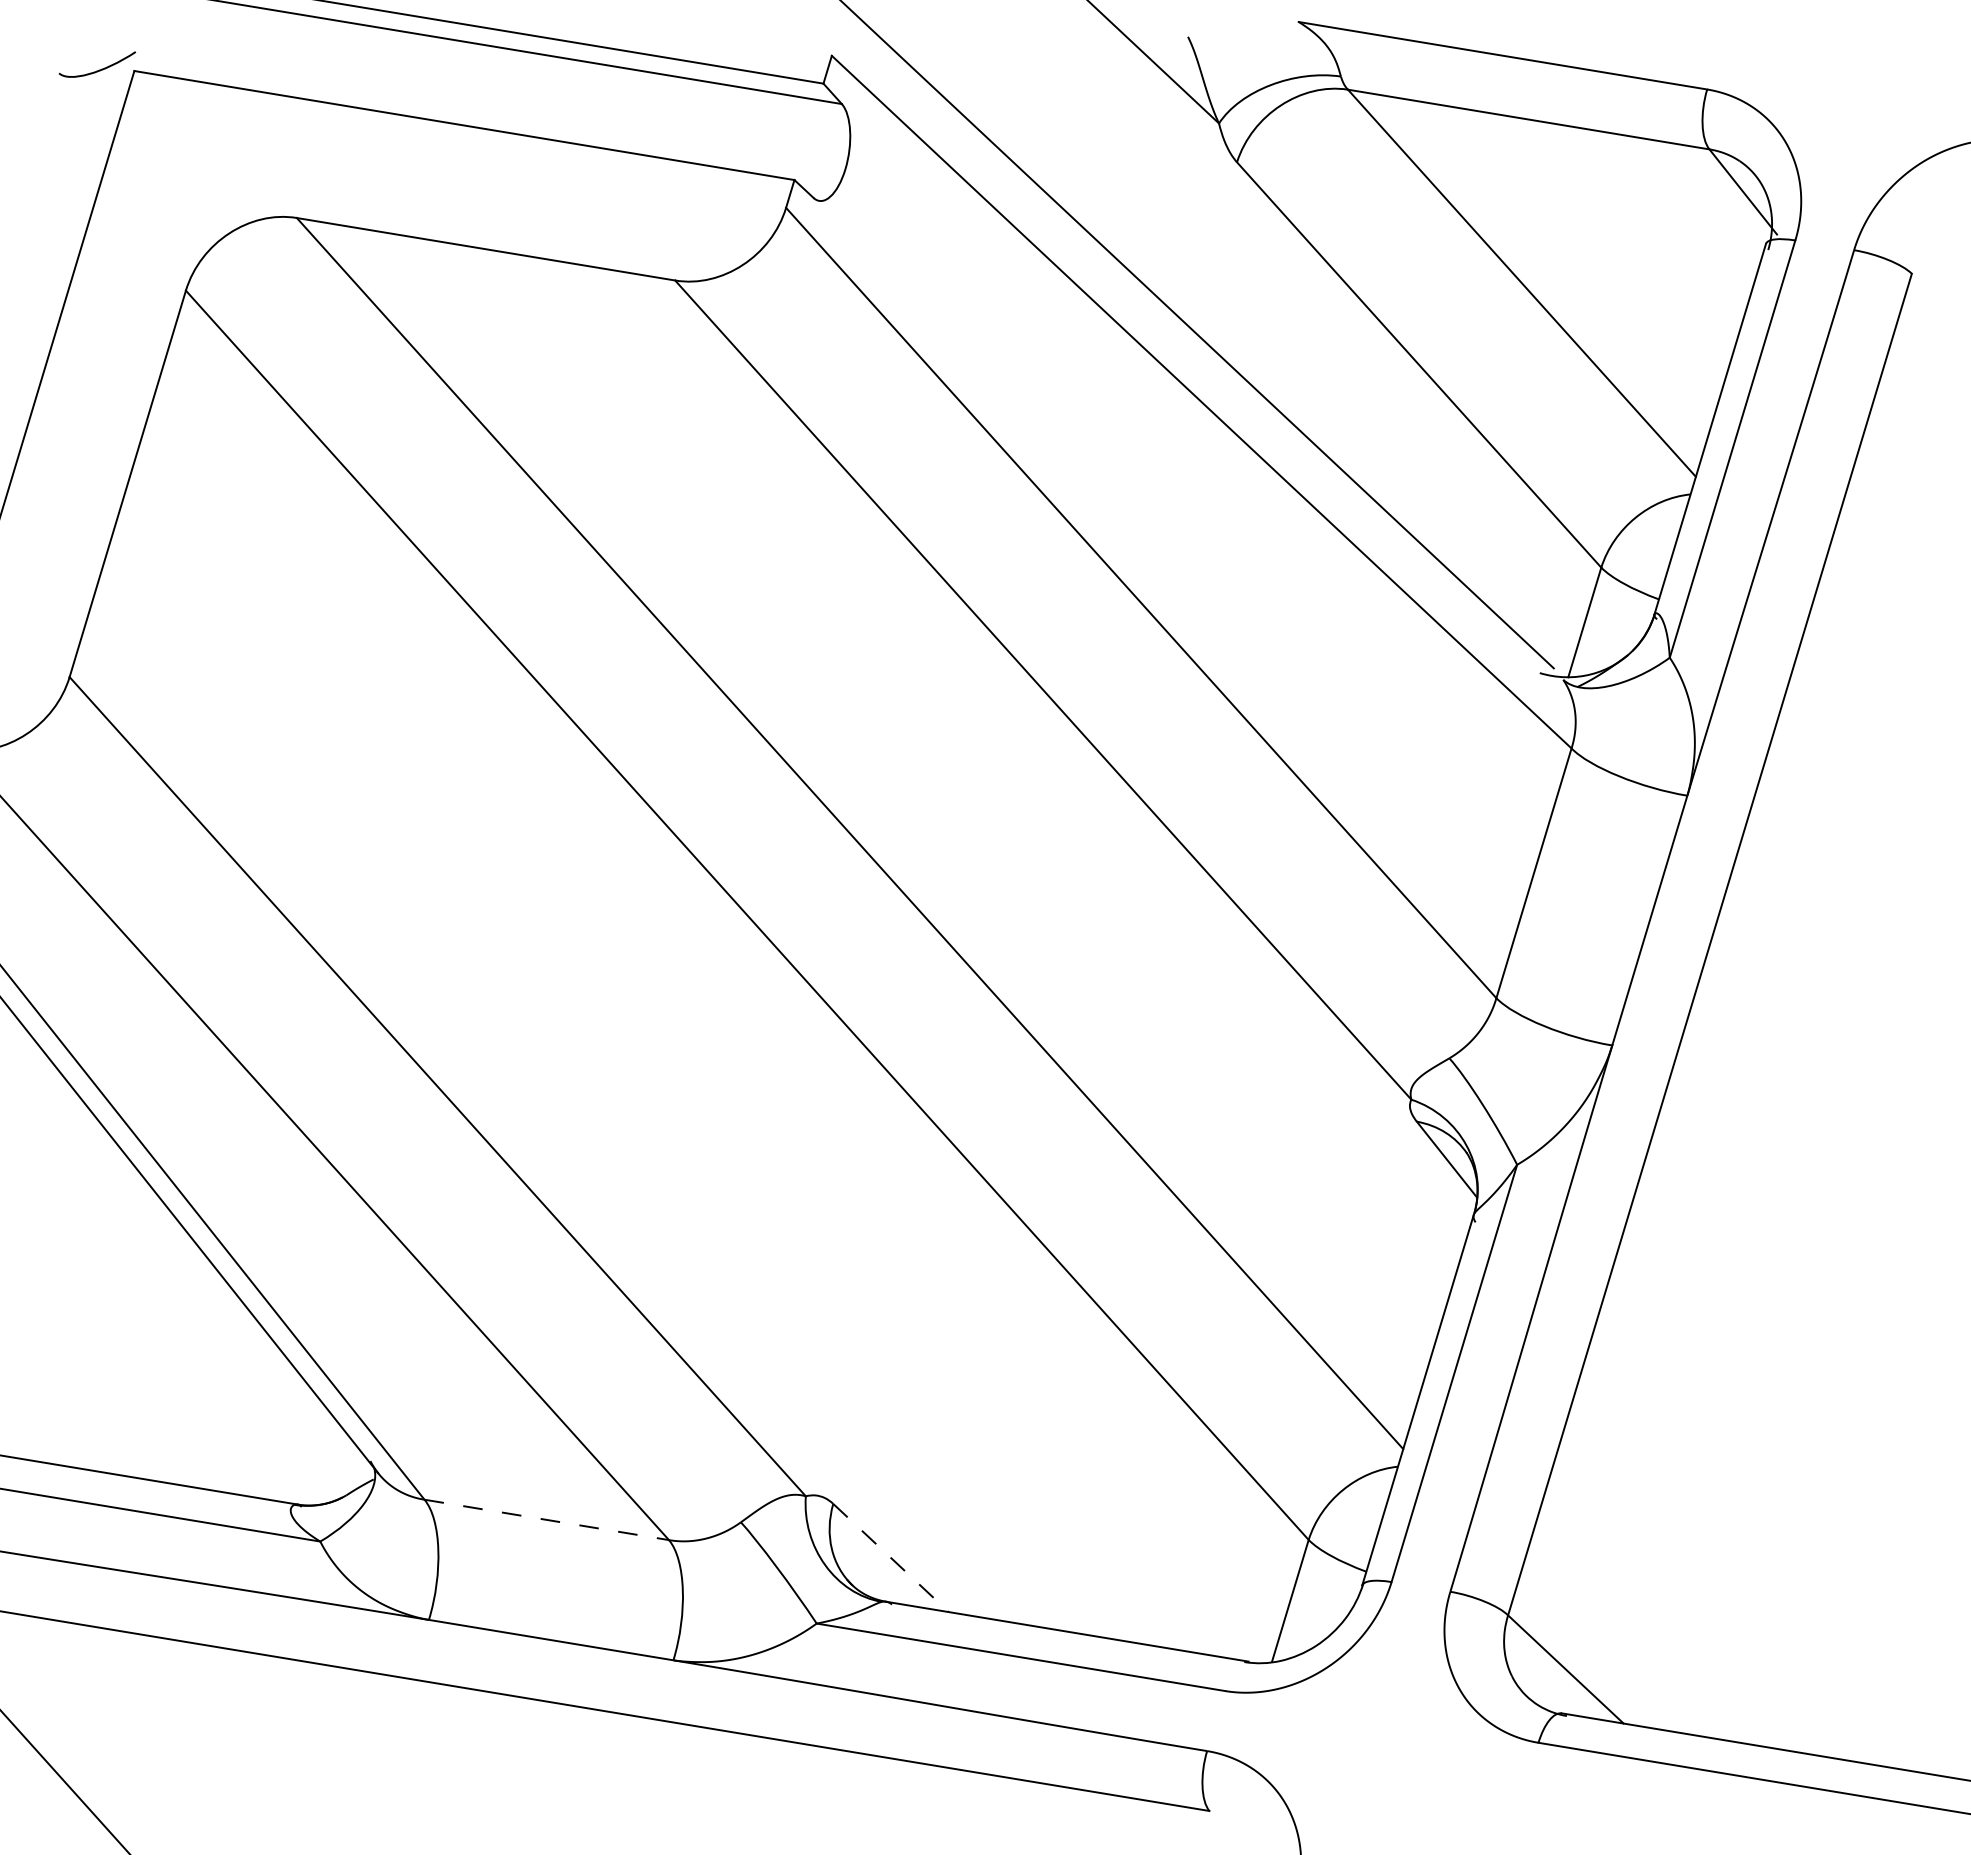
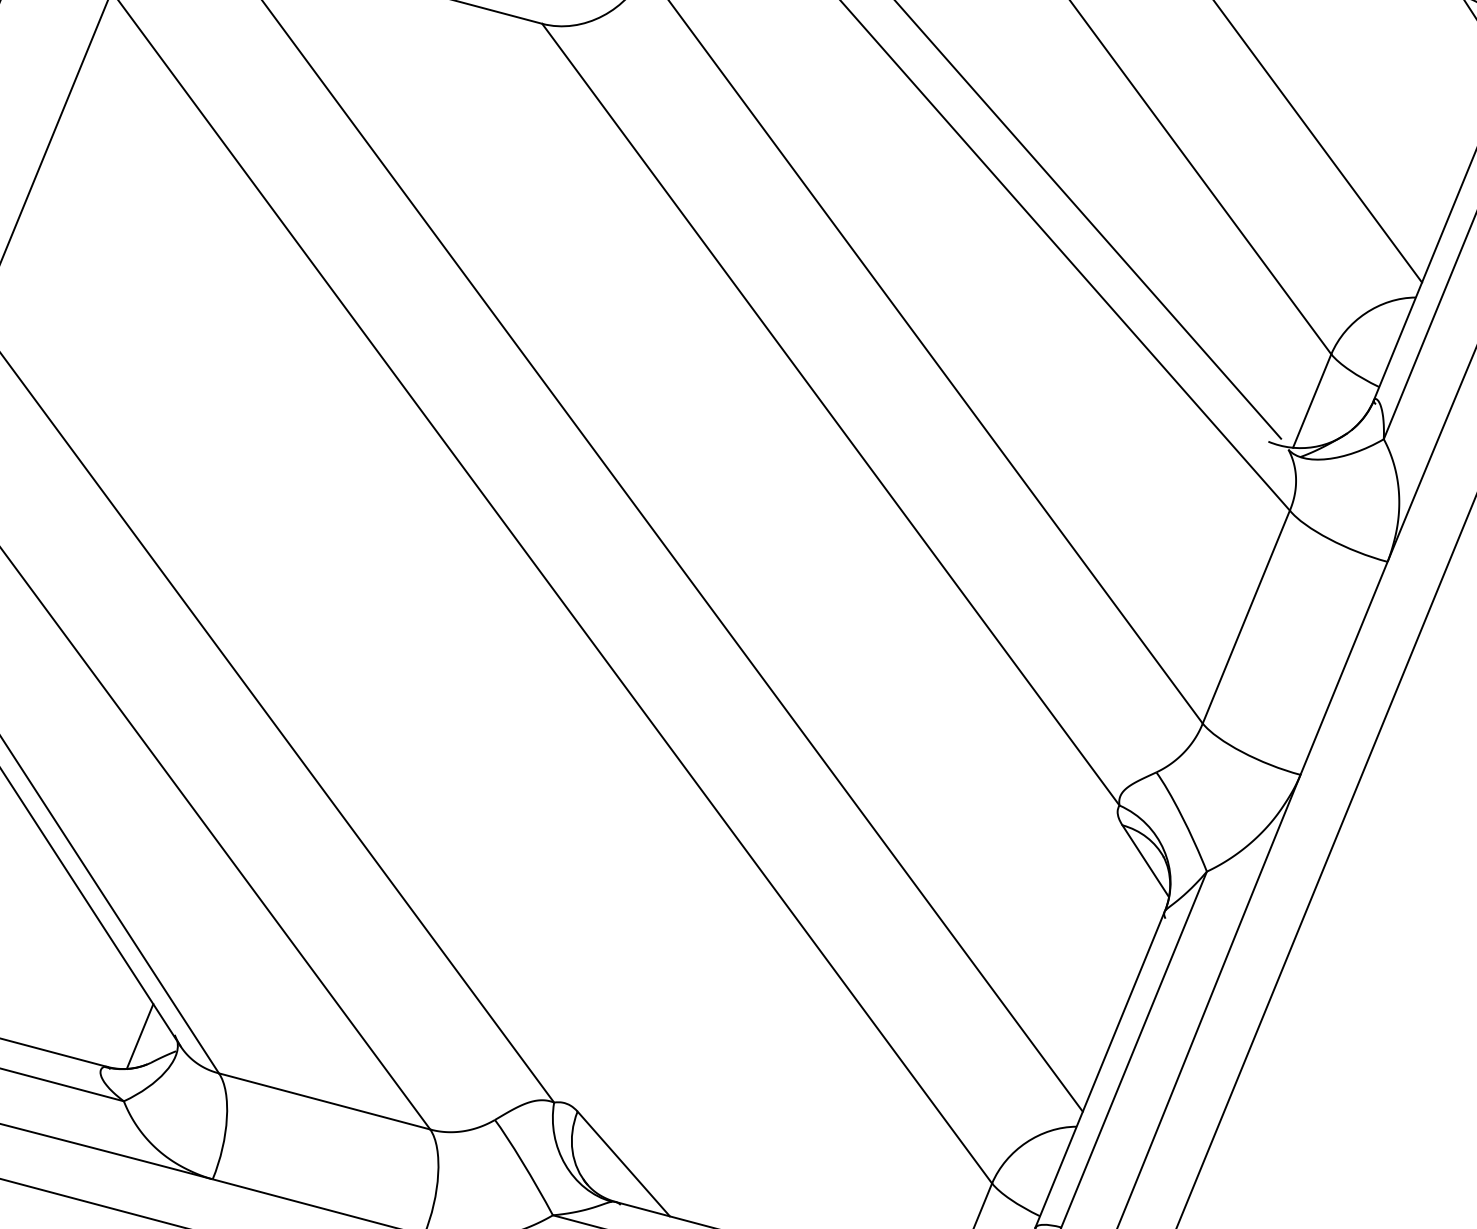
line: (331, 1466) -> (140, 1036), added
line: (546, 1519) -> (324, 1101), dashed -> solid
line: (891, 1558) -> (624, 1164), dashed -> solid

